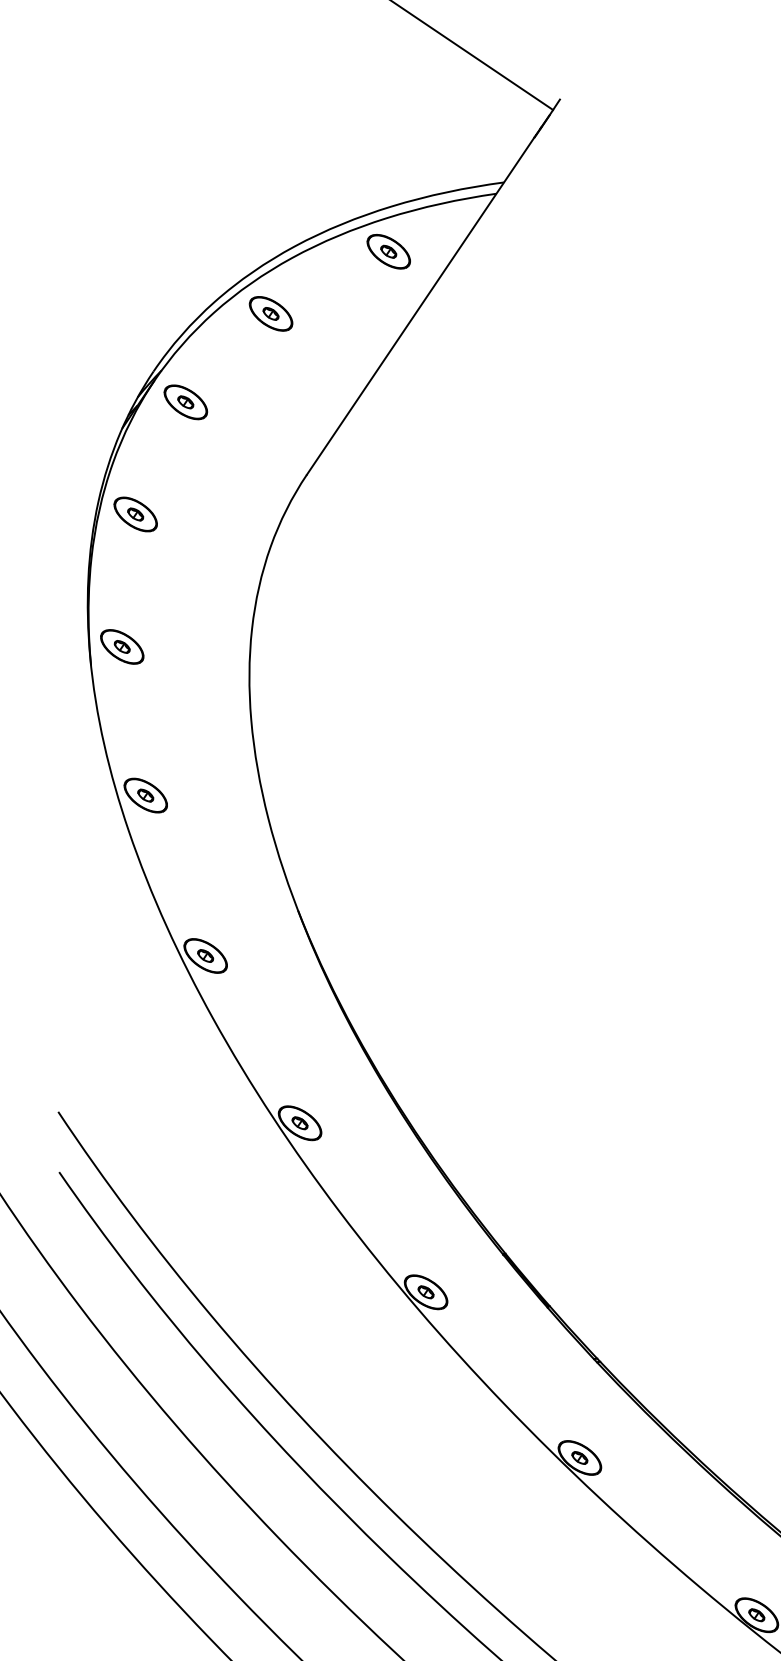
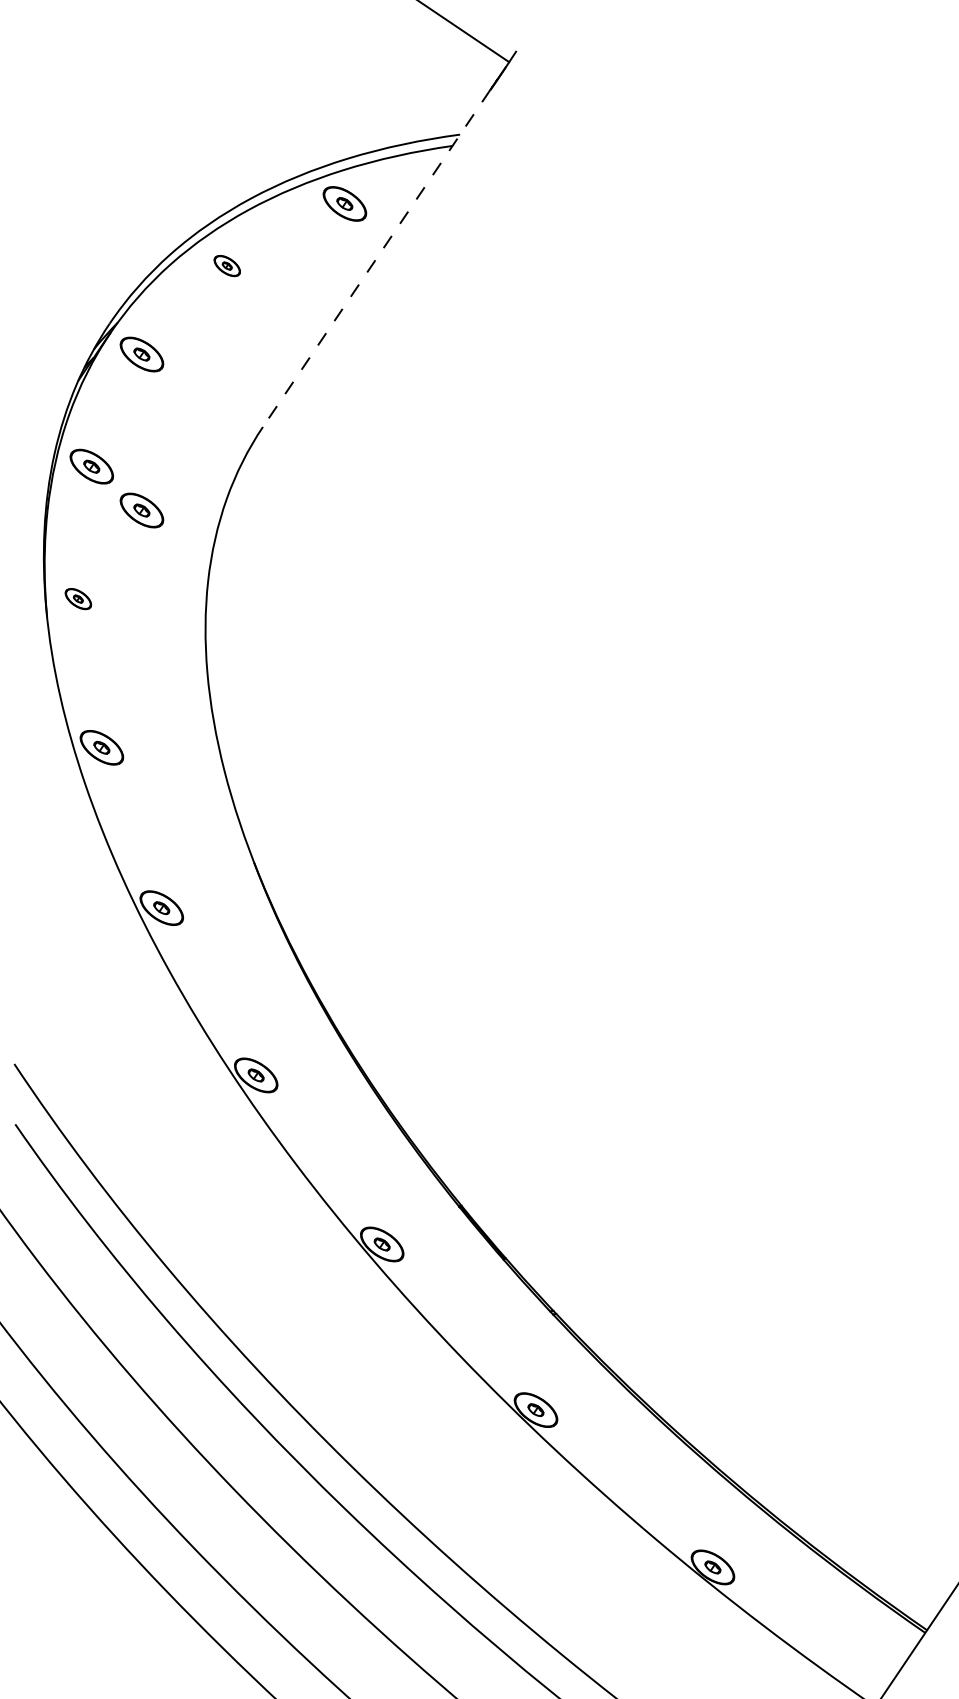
line: (420, 306) -> (376, 258), solid -> dashed
part: (271, 313) -> (227, 265), size x0.6
part: (185, 558) -> (141, 510), added
part: (122, 646) -> (78, 598), size x0.6

